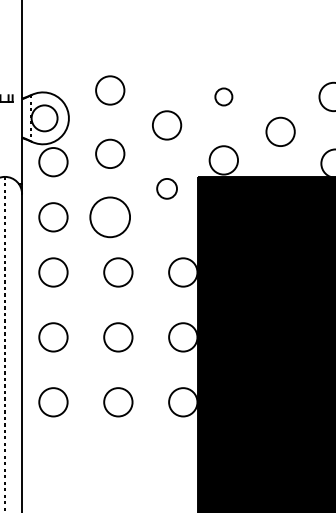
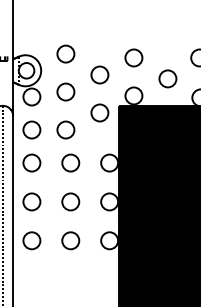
circle: (223, 96) -> (133, 57), size x1.67
circle: (166, 188) -> (99, 112), size x1.43
circle: (109, 216) -> (65, 129), size x0.71

